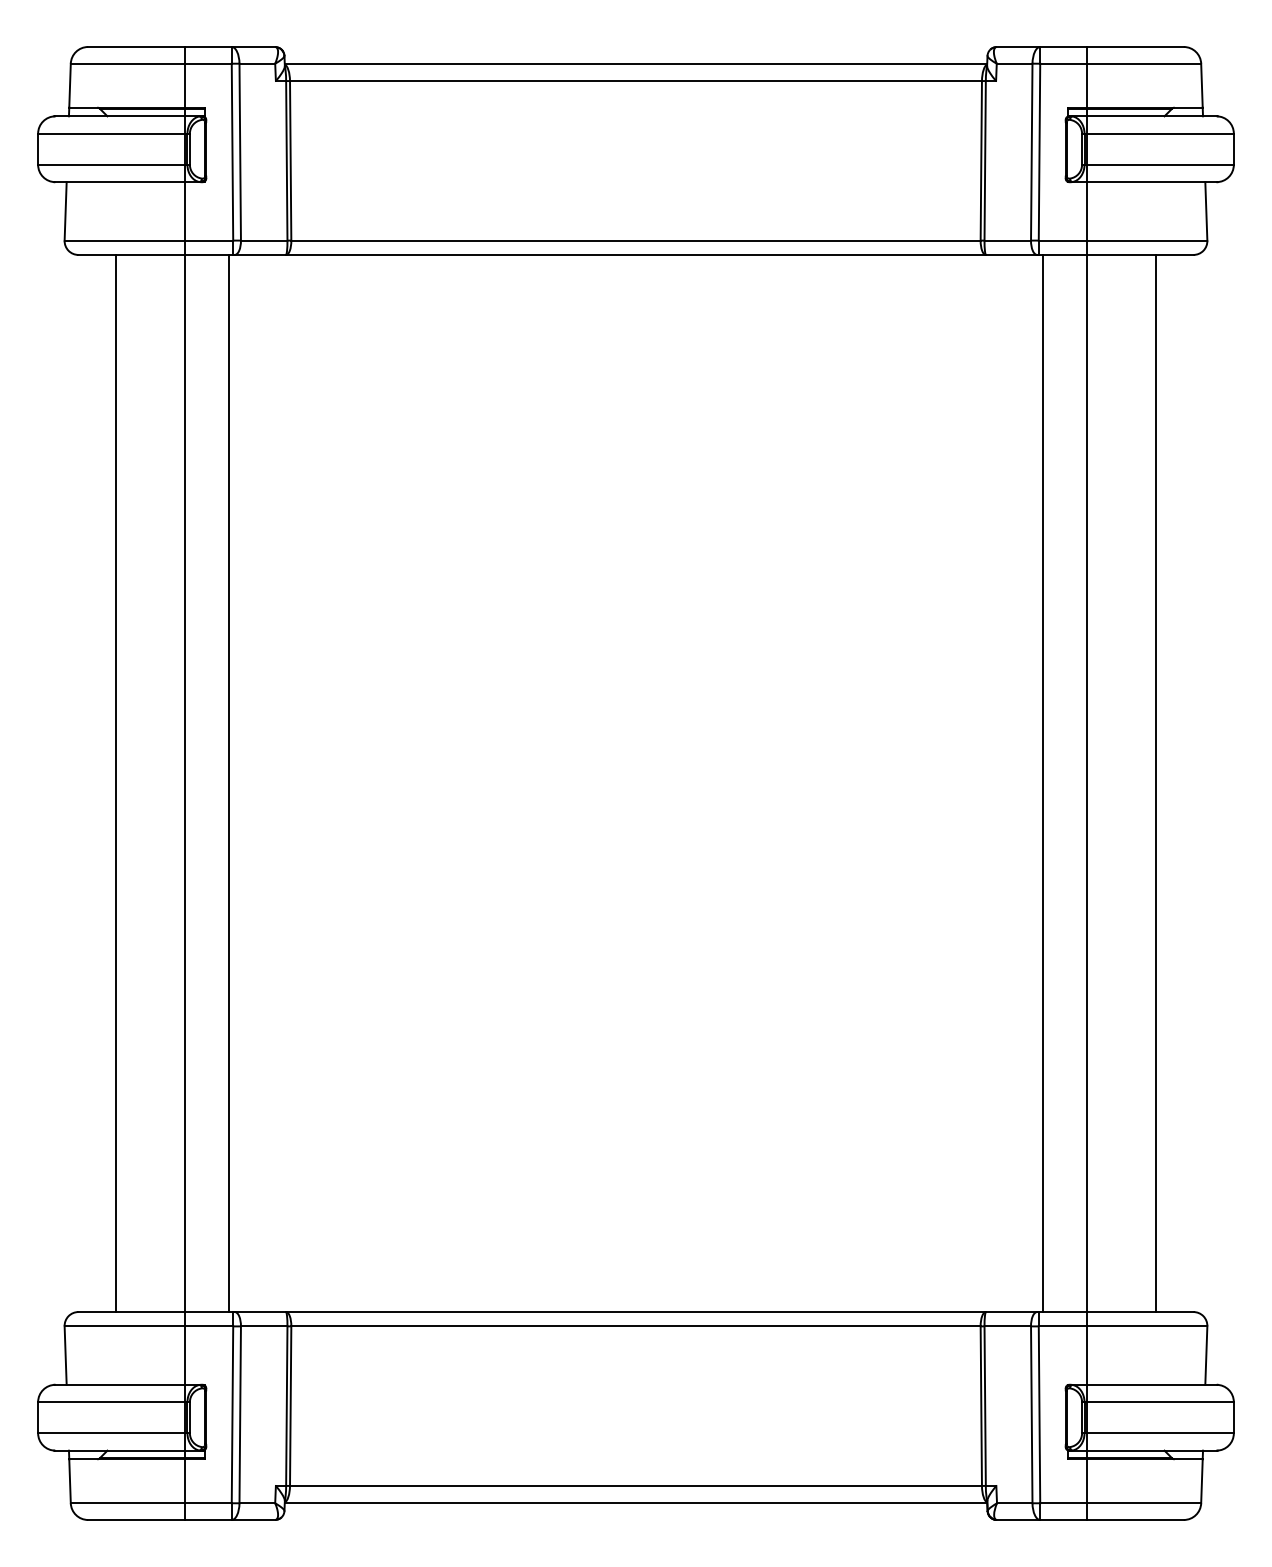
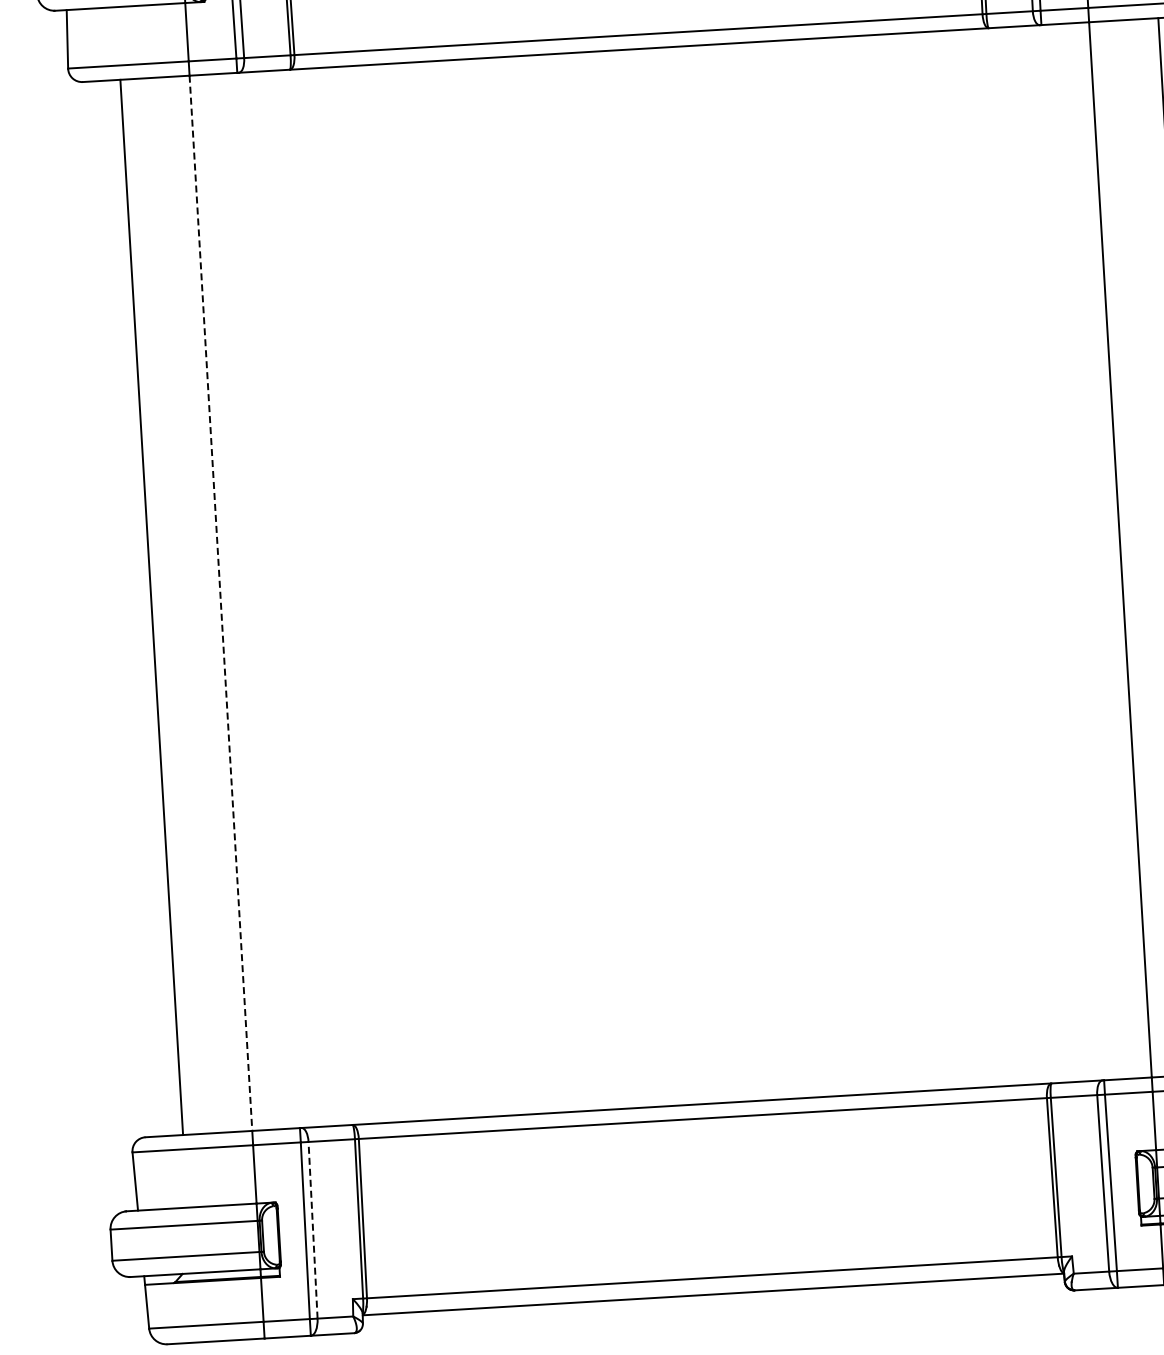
line: (185, 783) -> (220, 603), solid -> dashed
line: (228, 783) -> (263, 600), removed
line: (1043, 783) -> (1077, 552), removed
line: (240, 1414) -> (313, 1229), solid -> dashed

